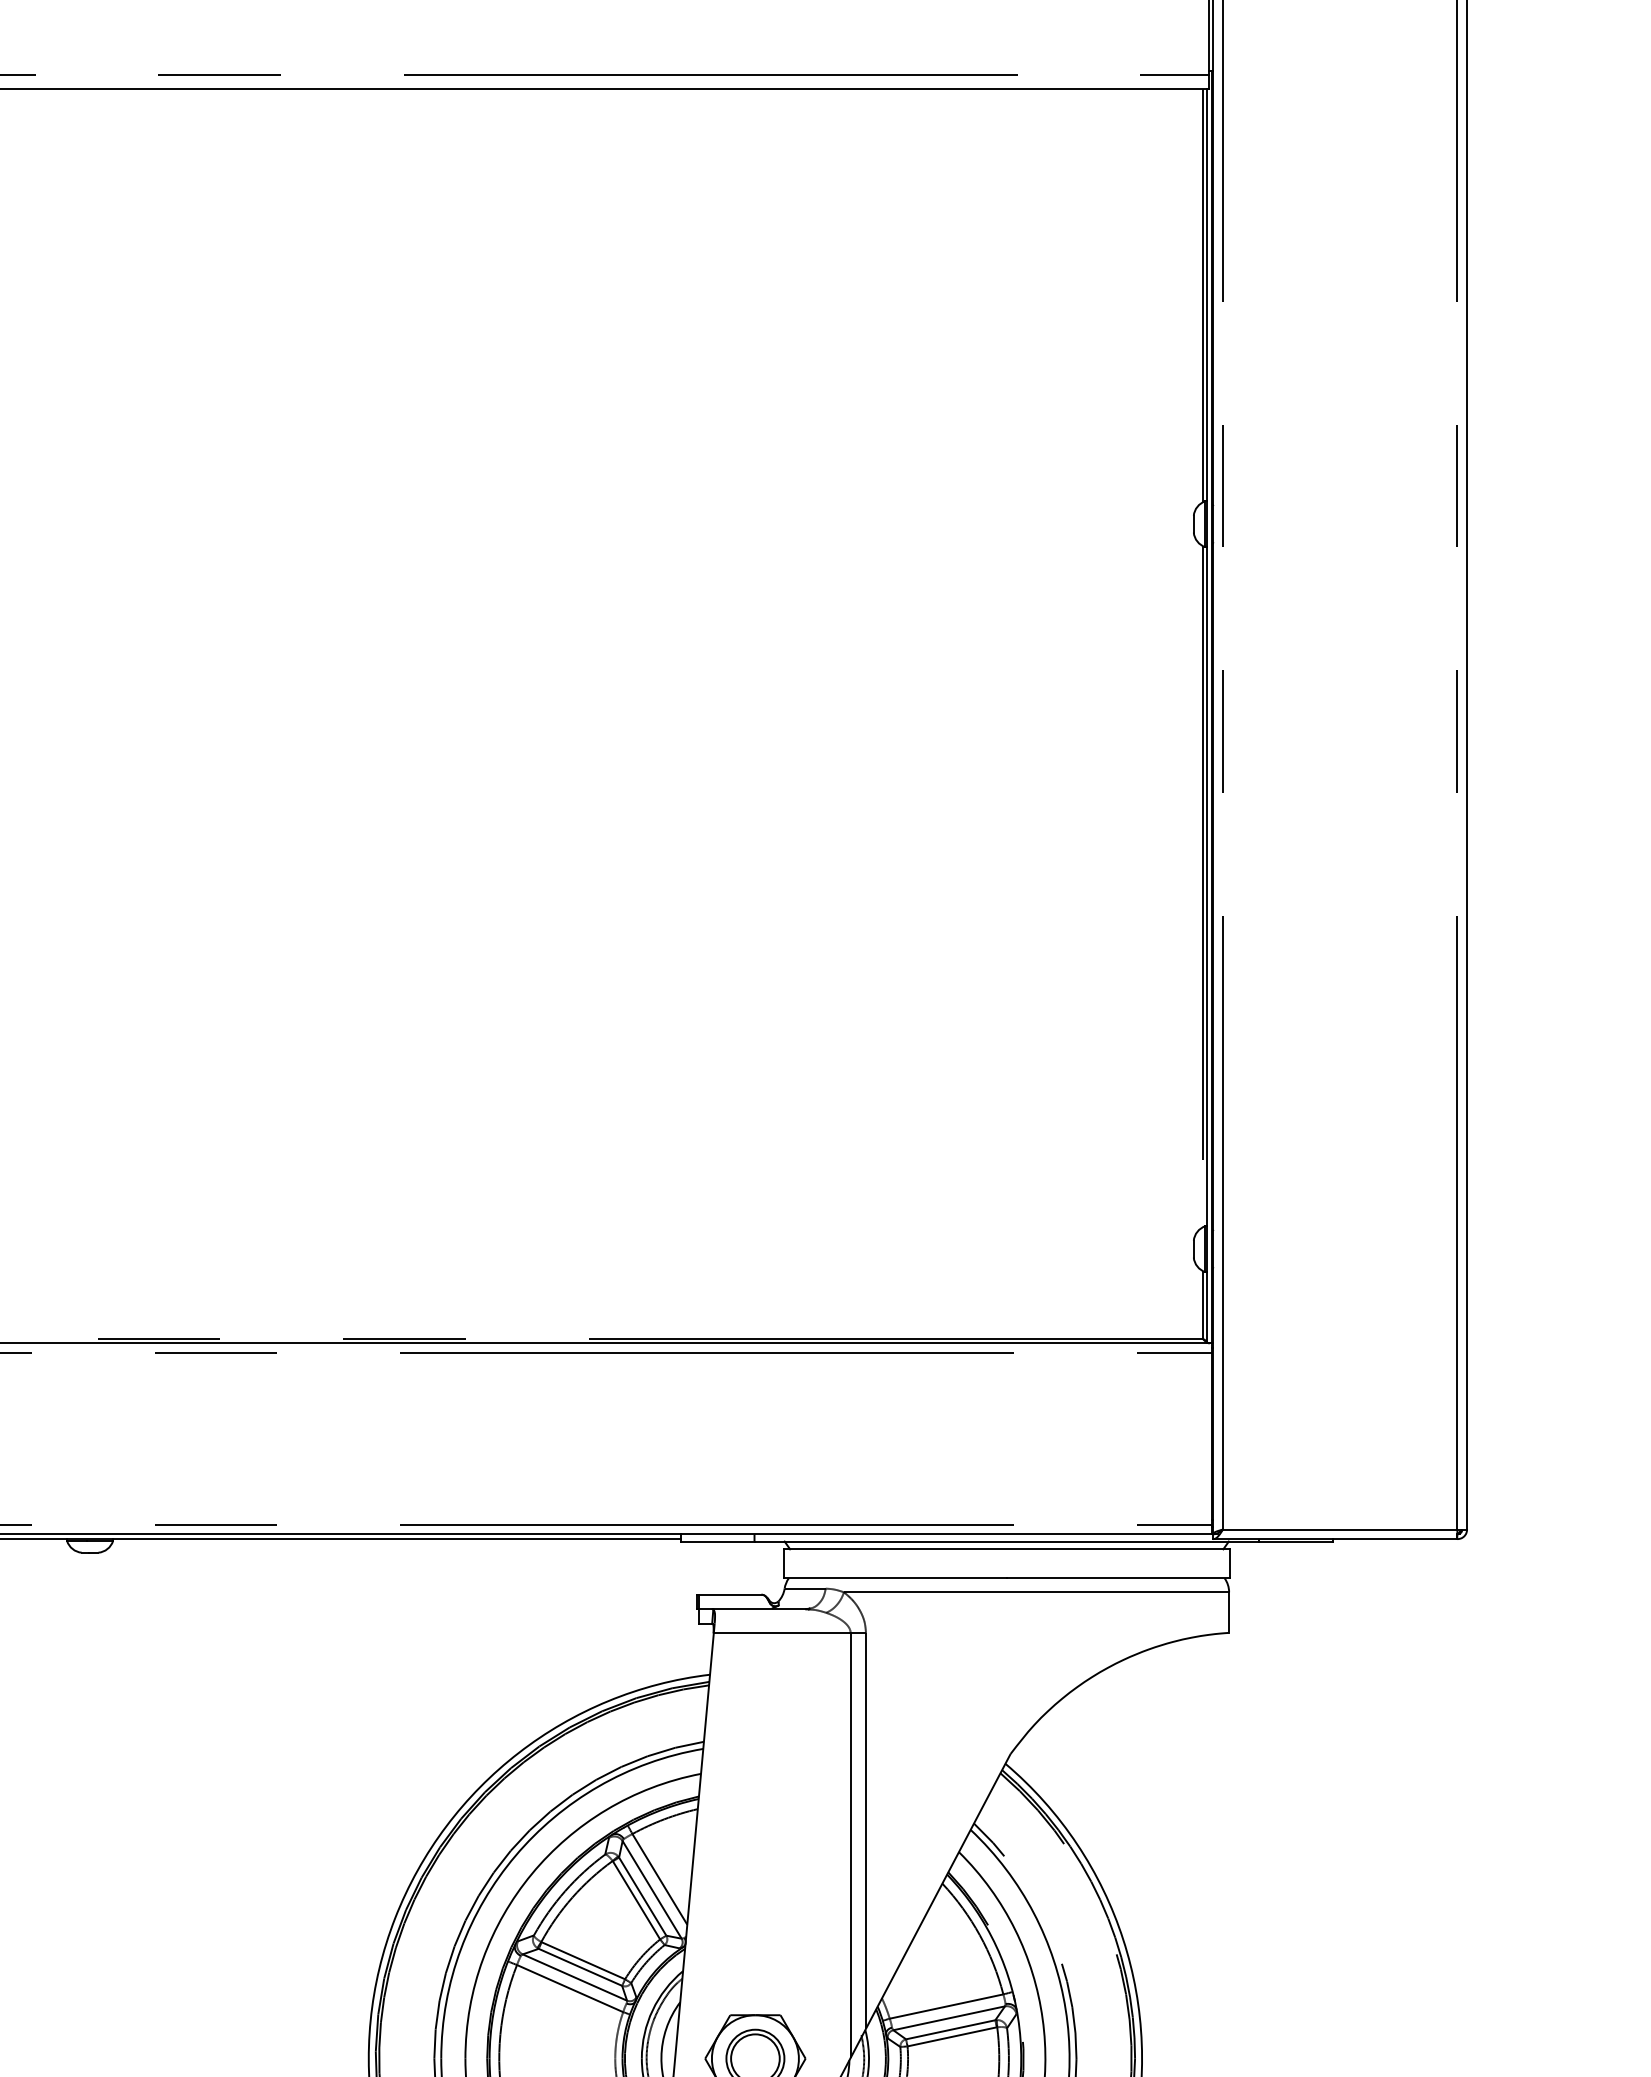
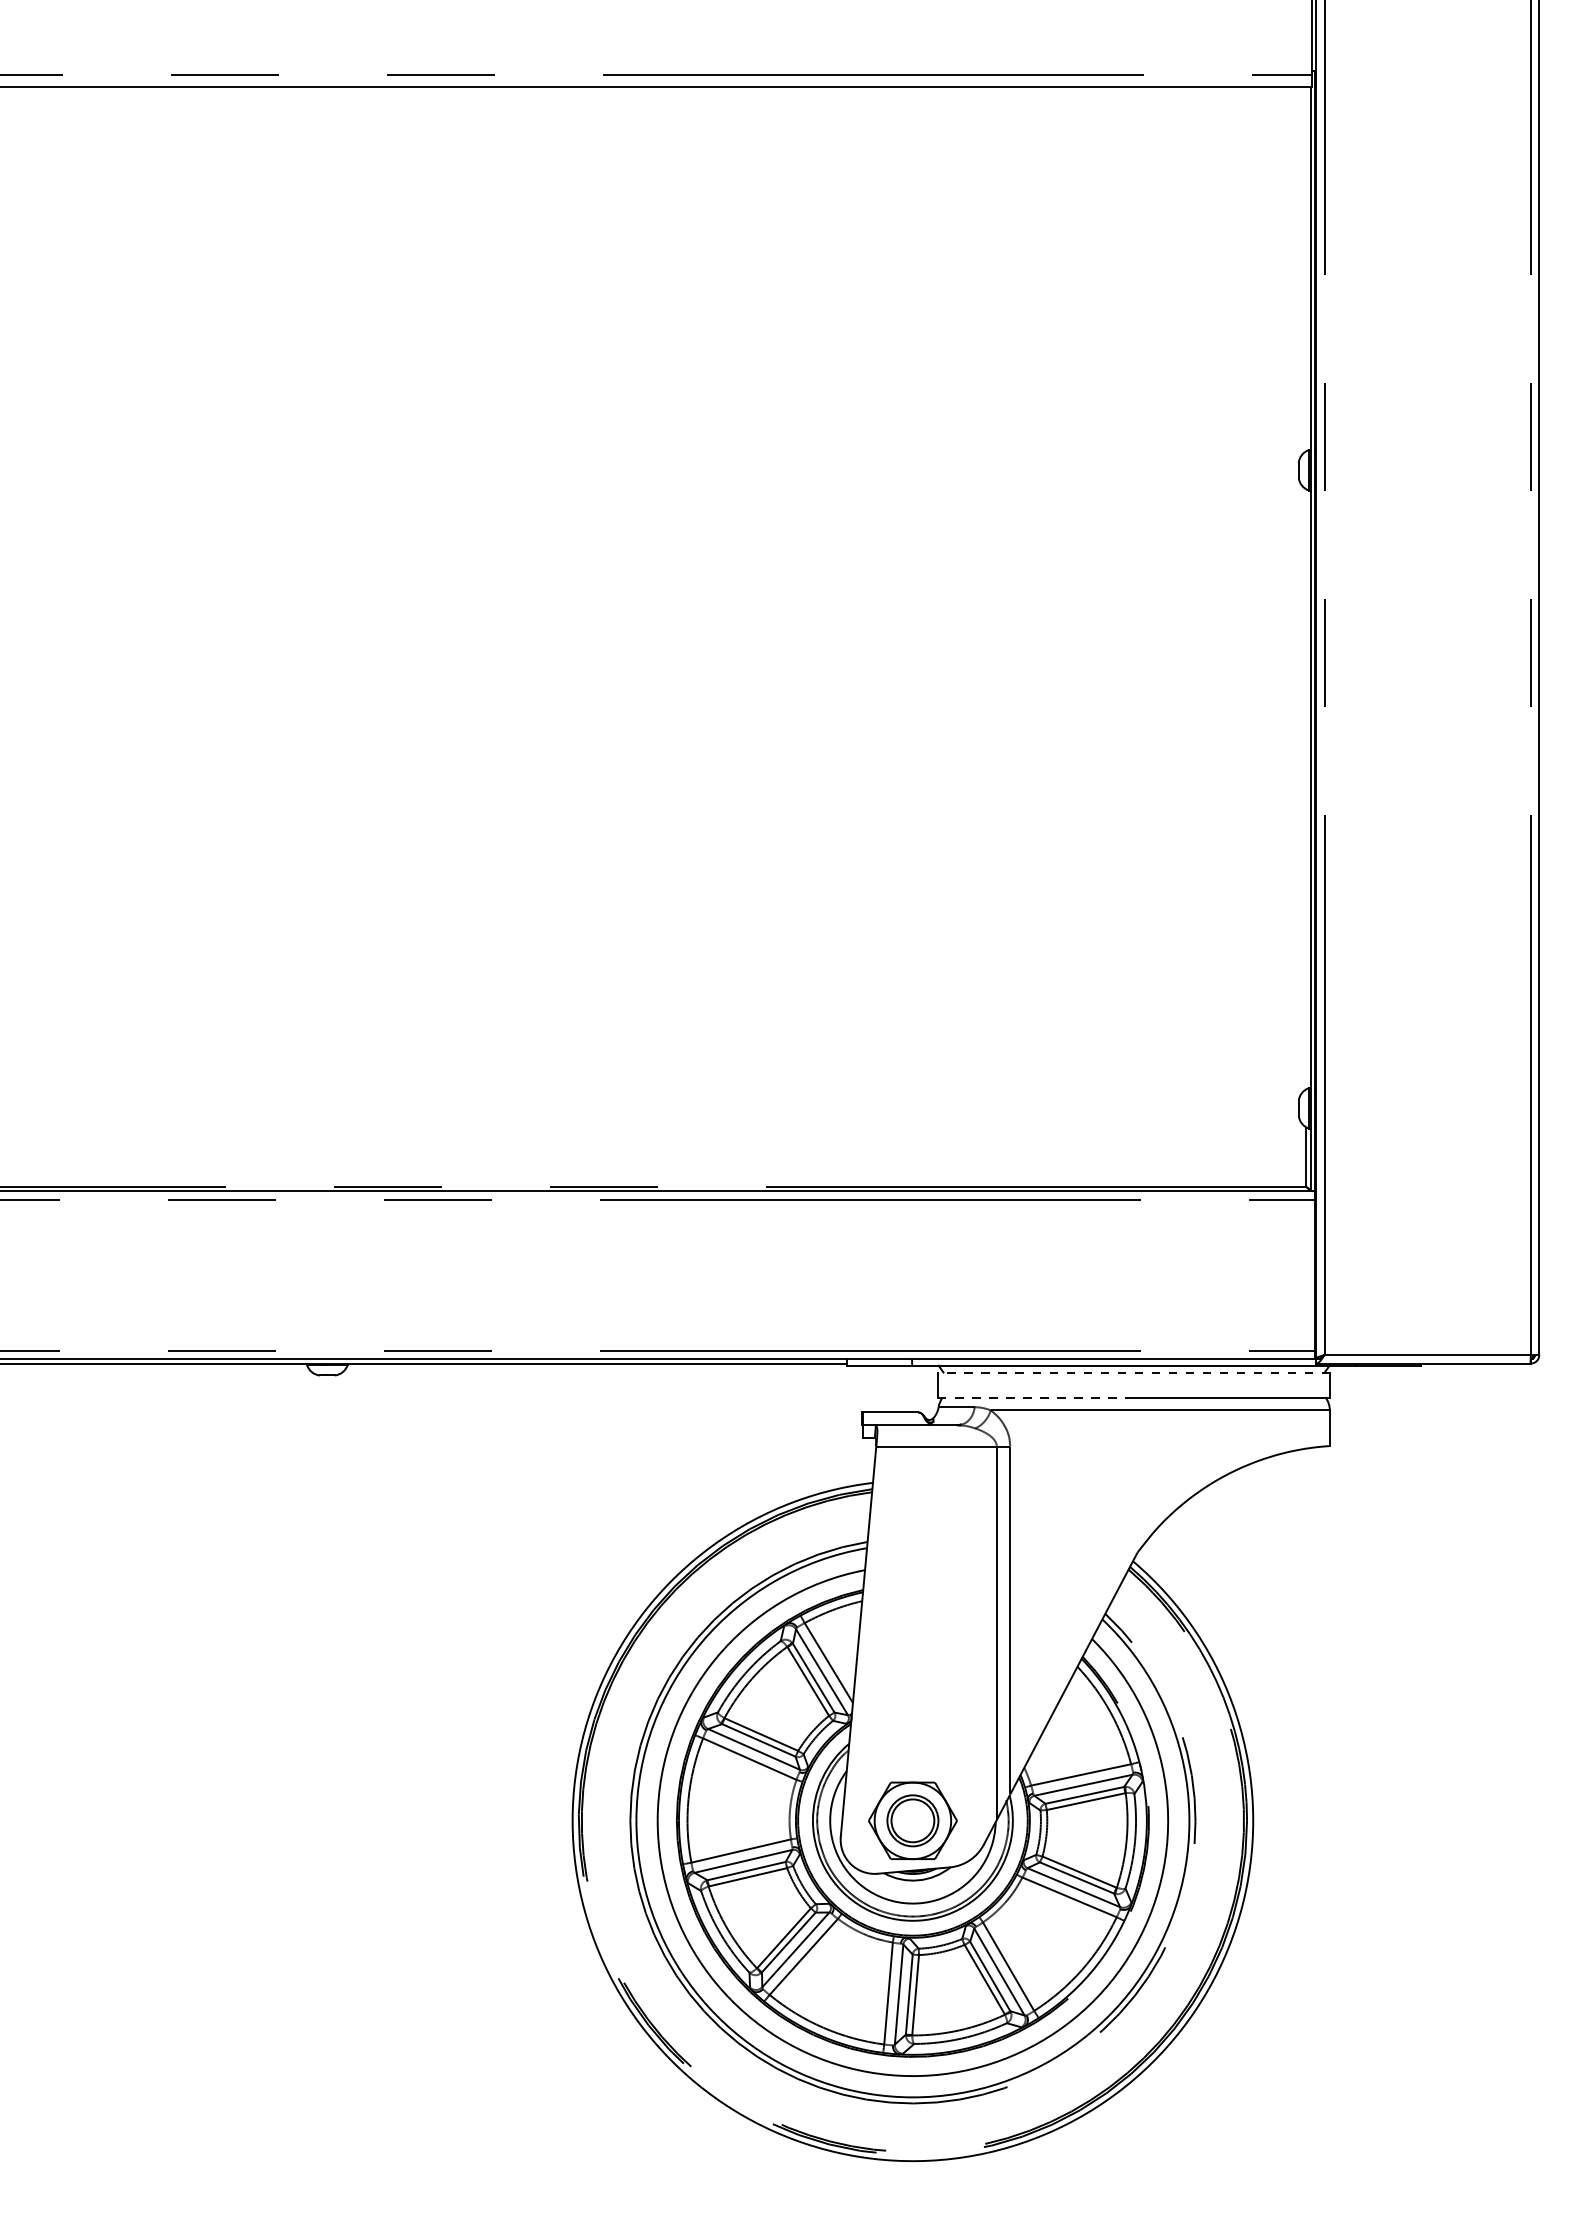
line: (1202, 296) -> (1306, 269), removed
line: (1202, 886) -> (1306, 789), removed
line: (1006, 1549) -> (1133, 1372), solid -> dashed
line: (895, 1578) -> (1036, 1398), solid -> dashed

